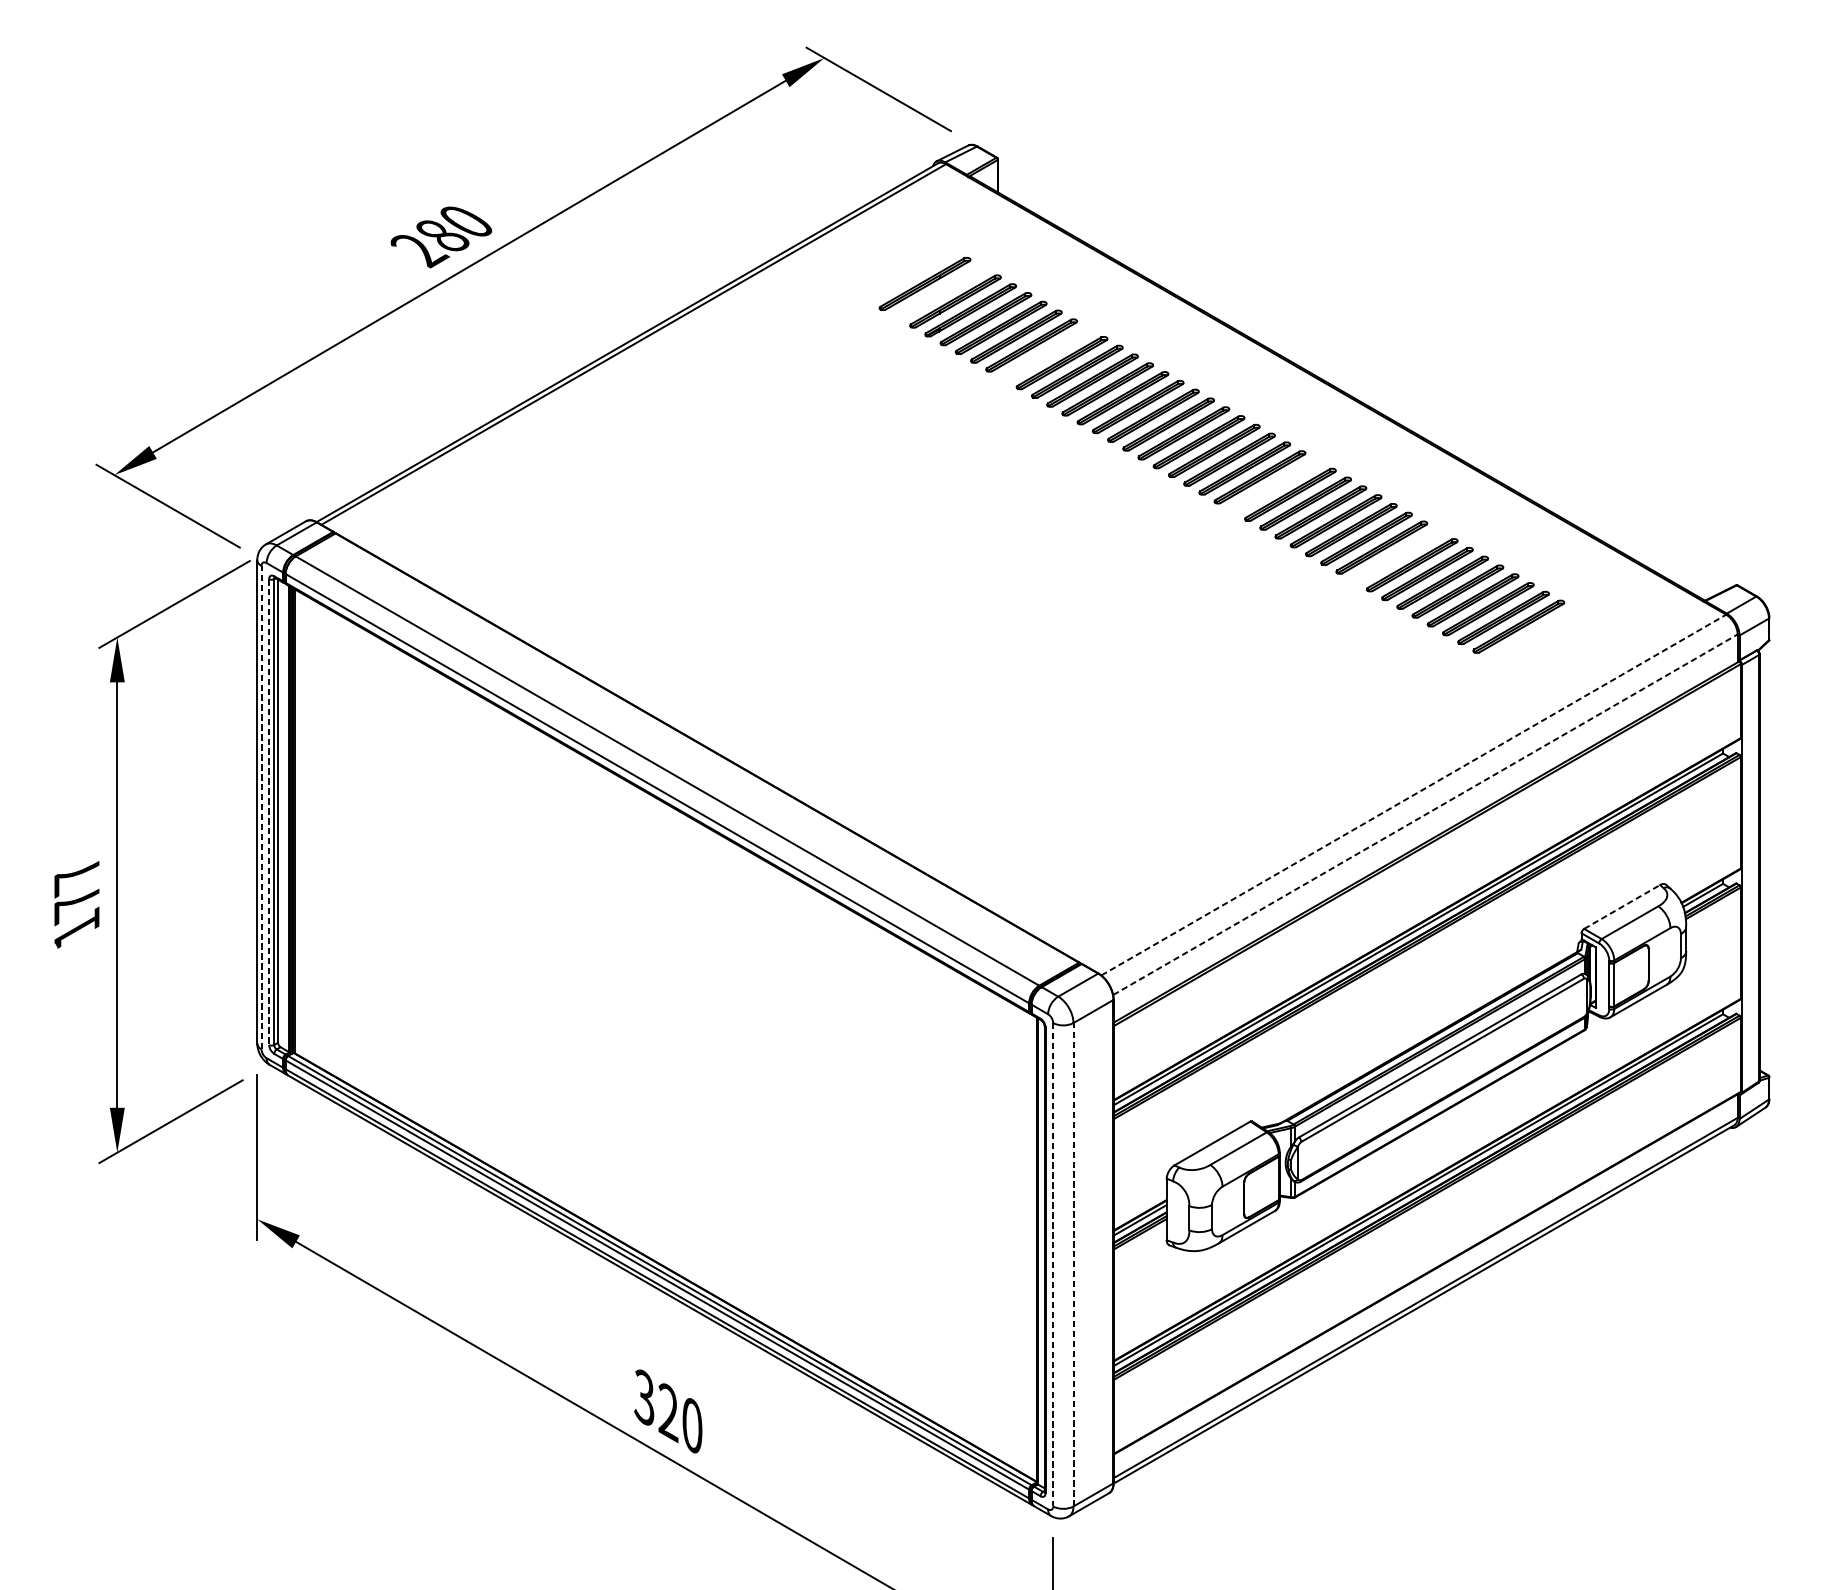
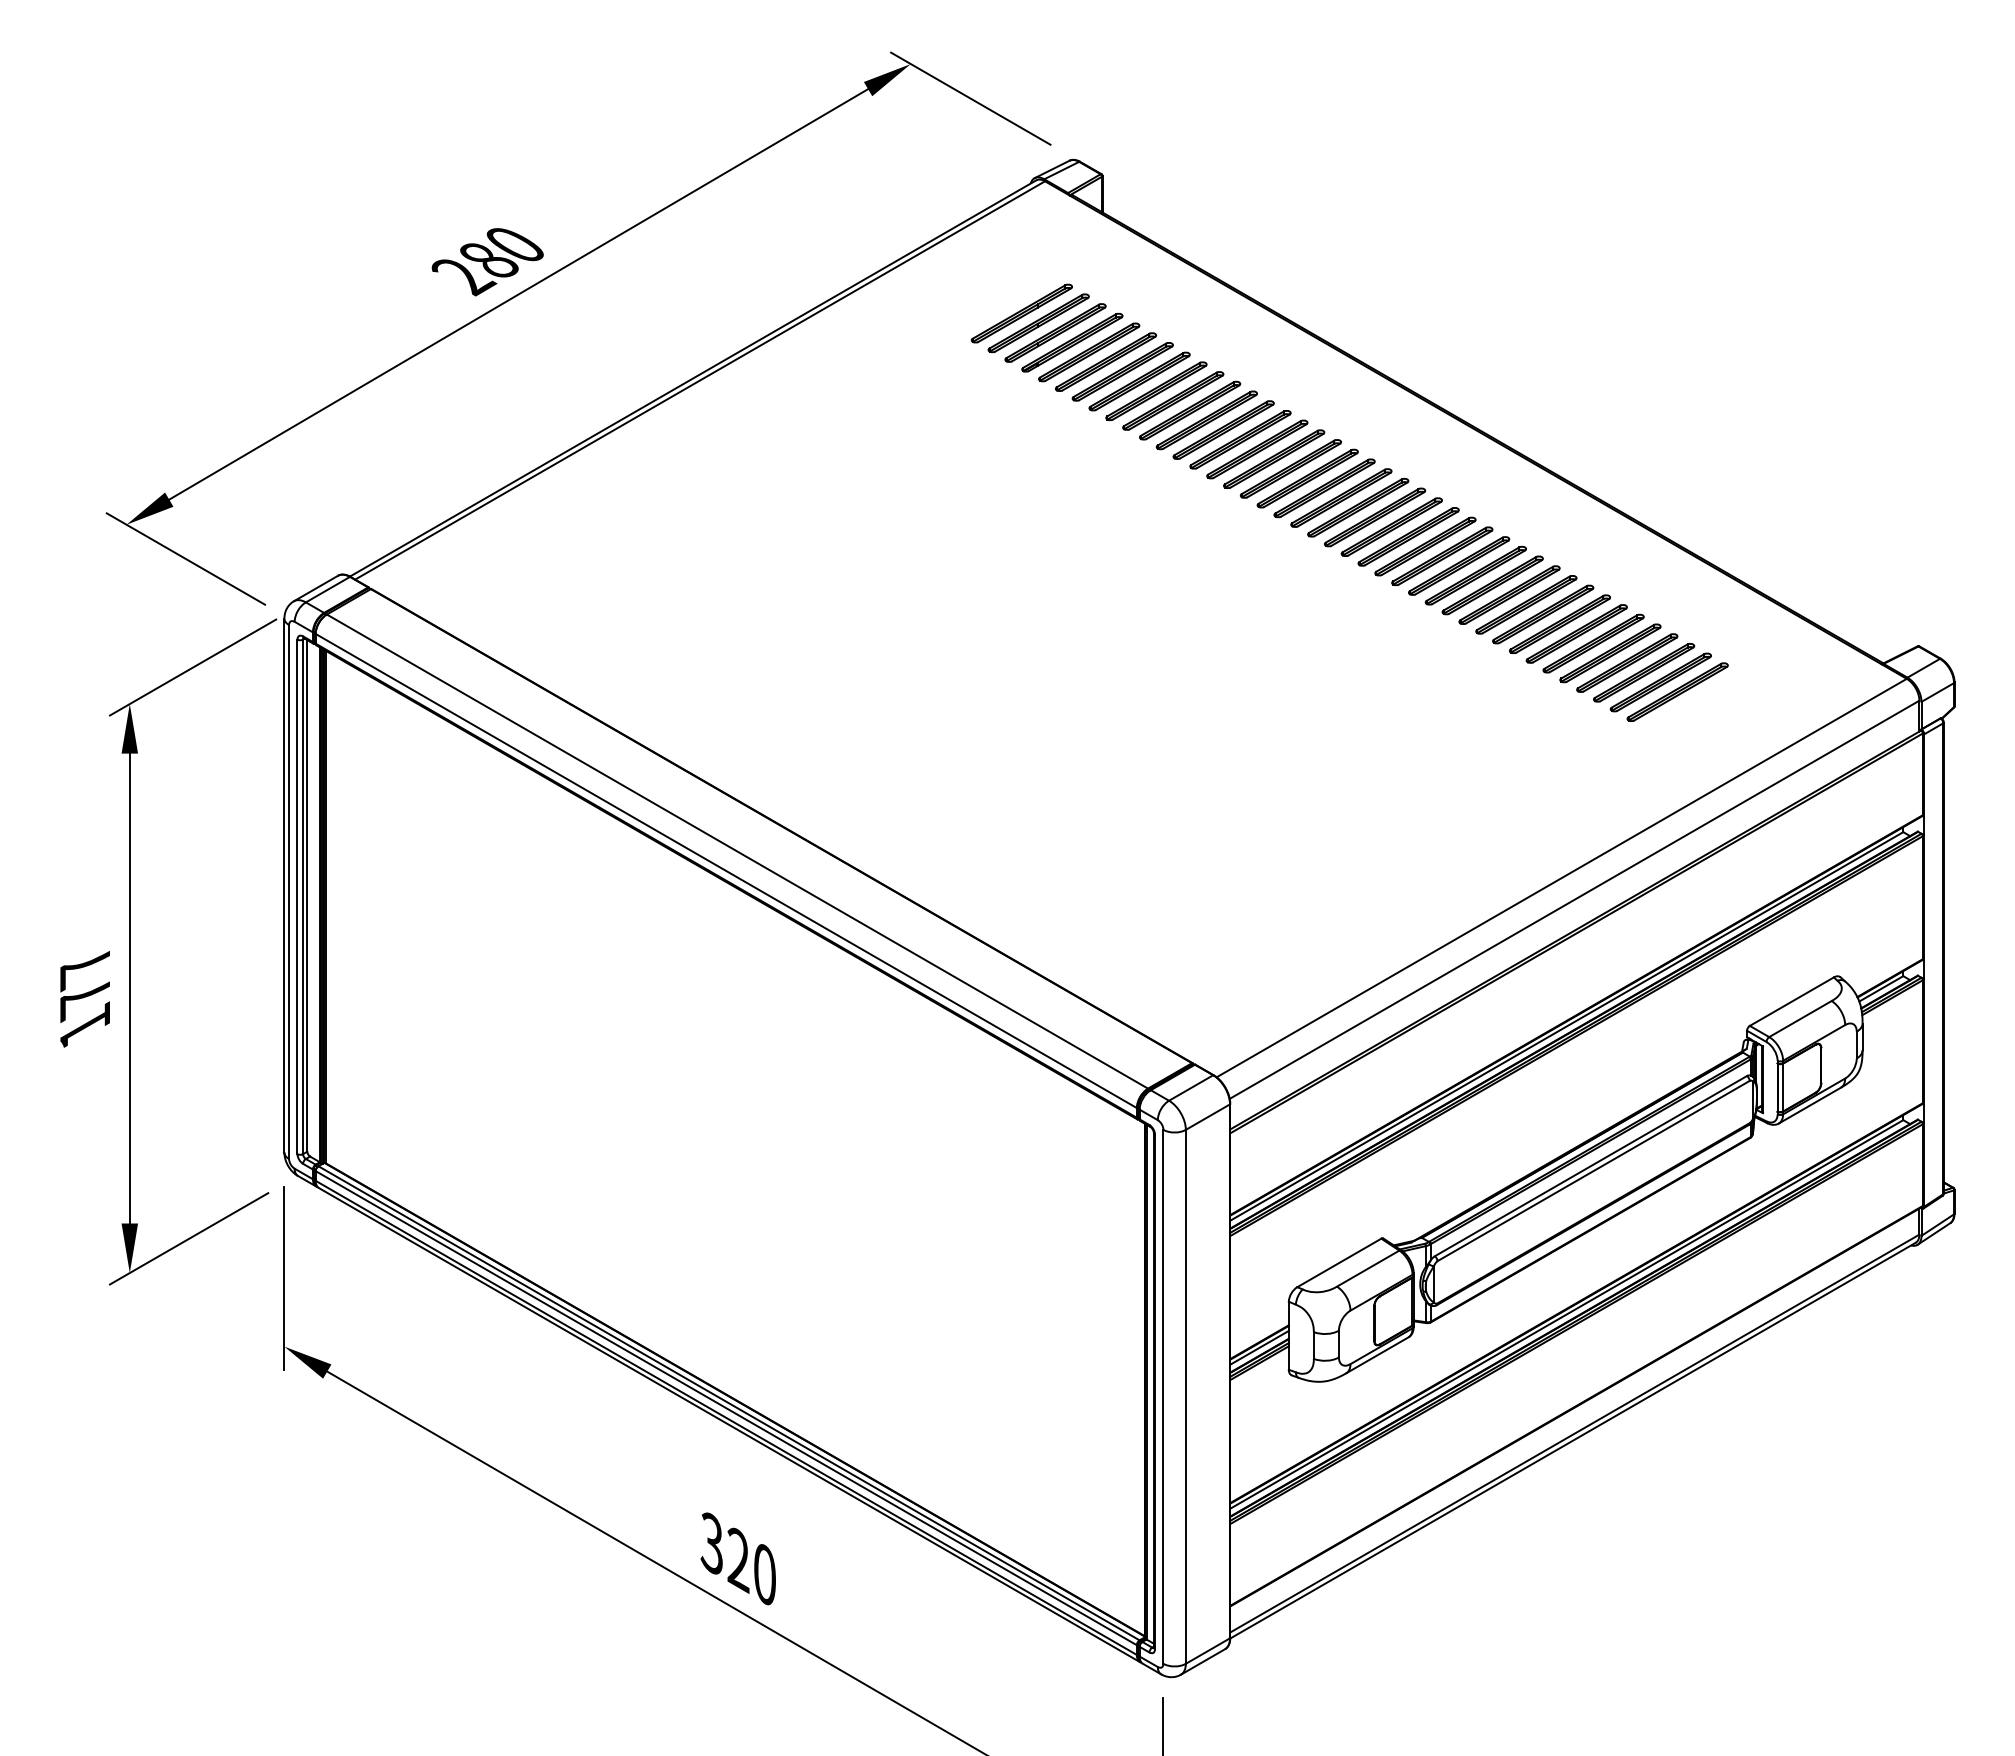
part: (940, 292) -> (1038, 323), added
part: (1046, 353) -> (1156, 390), added
part: (1275, 485) -> (1408, 536), added
part: (1397, 556) -> (1543, 614), added
line: (1414, 794) -> (1562, 877), dashed -> solid
line: (261, 808) -> (289, 892), dashed -> solid
line: (269, 812) -> (297, 897), dashed -> solid
line: (1426, 814) -> (1575, 899), dashed -> solid
line: (1622, 906) -> (1792, 1001), dashed -> solid
line: (1053, 1264) -> (1163, 1396), dashed -> solid
line: (1073, 1264) -> (1185, 1396), dashed -> solid

